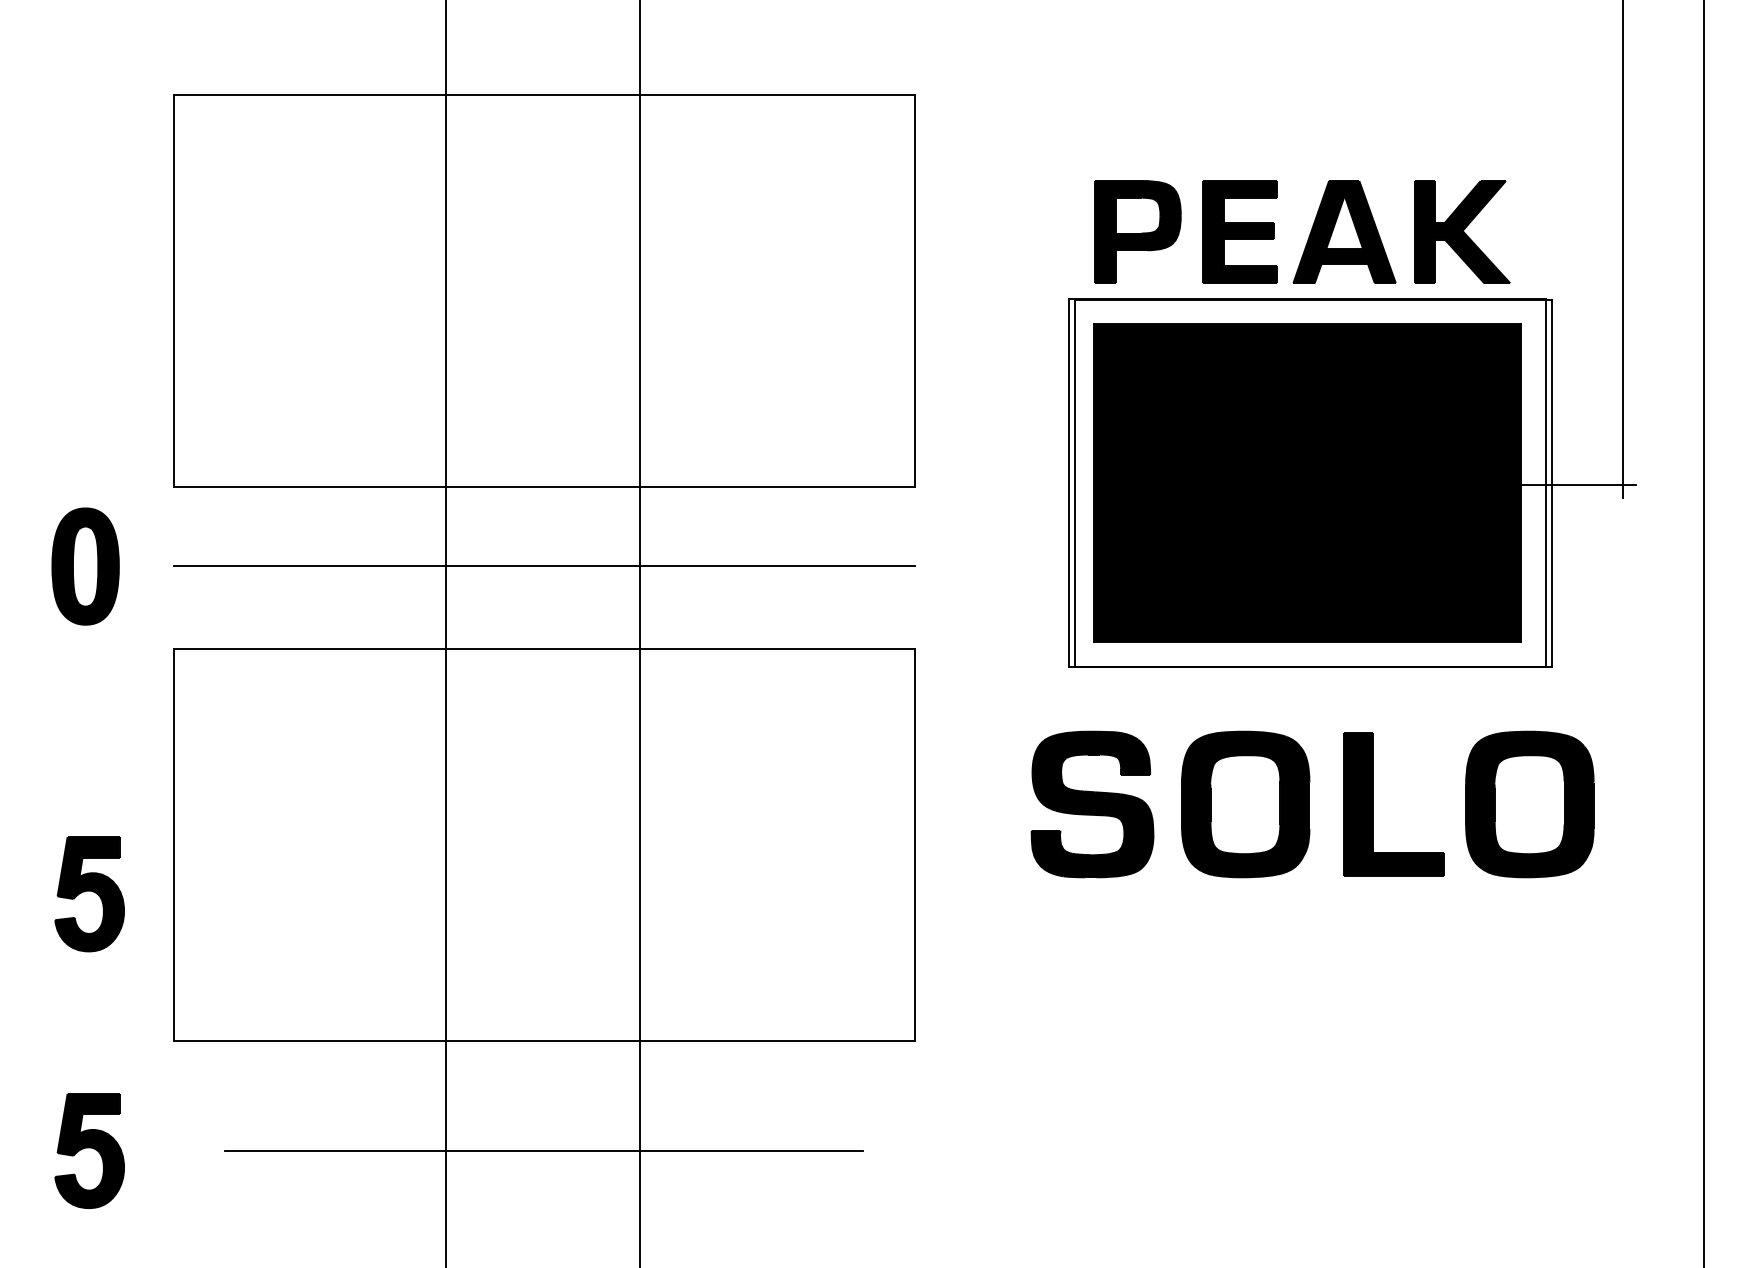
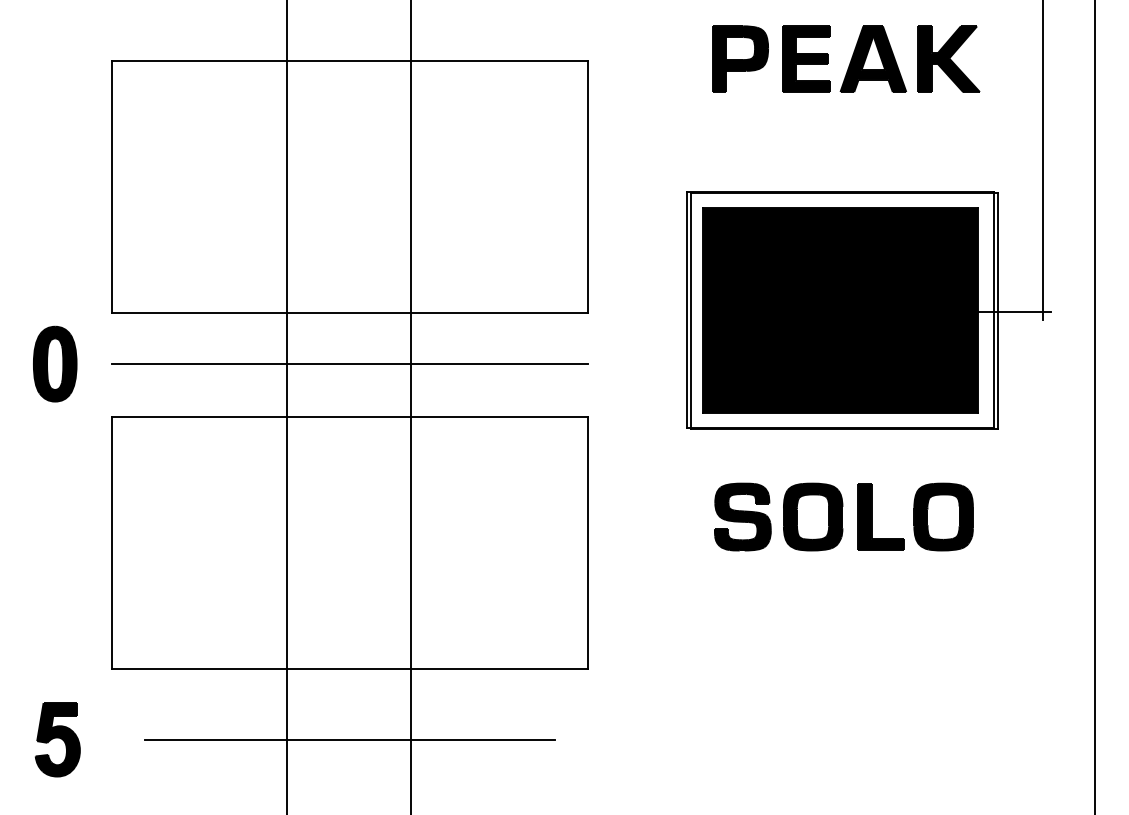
part: (1302, 231) -> (846, 58), moved
part: (1312, 803) -> (843, 516), size x0.71
part: (89, 893) -> (57, 574), removed

